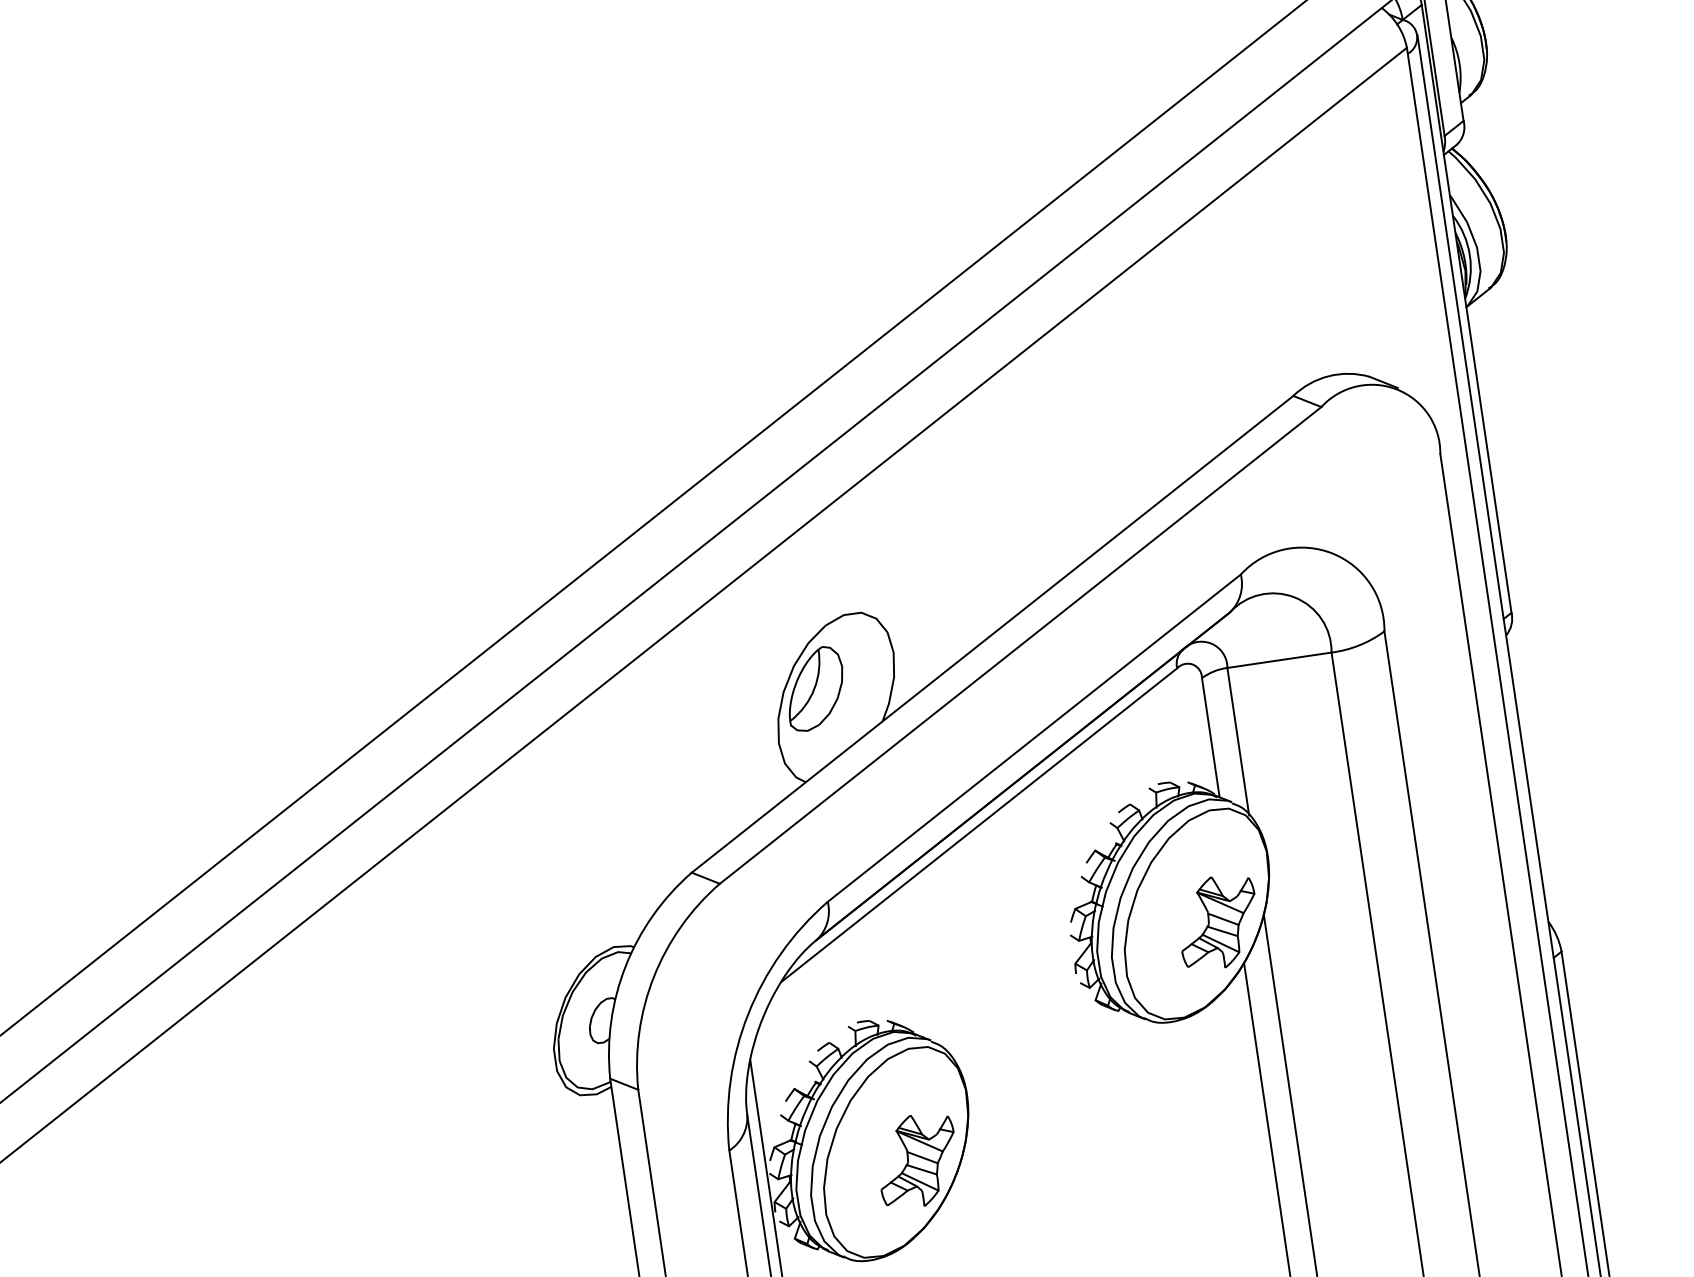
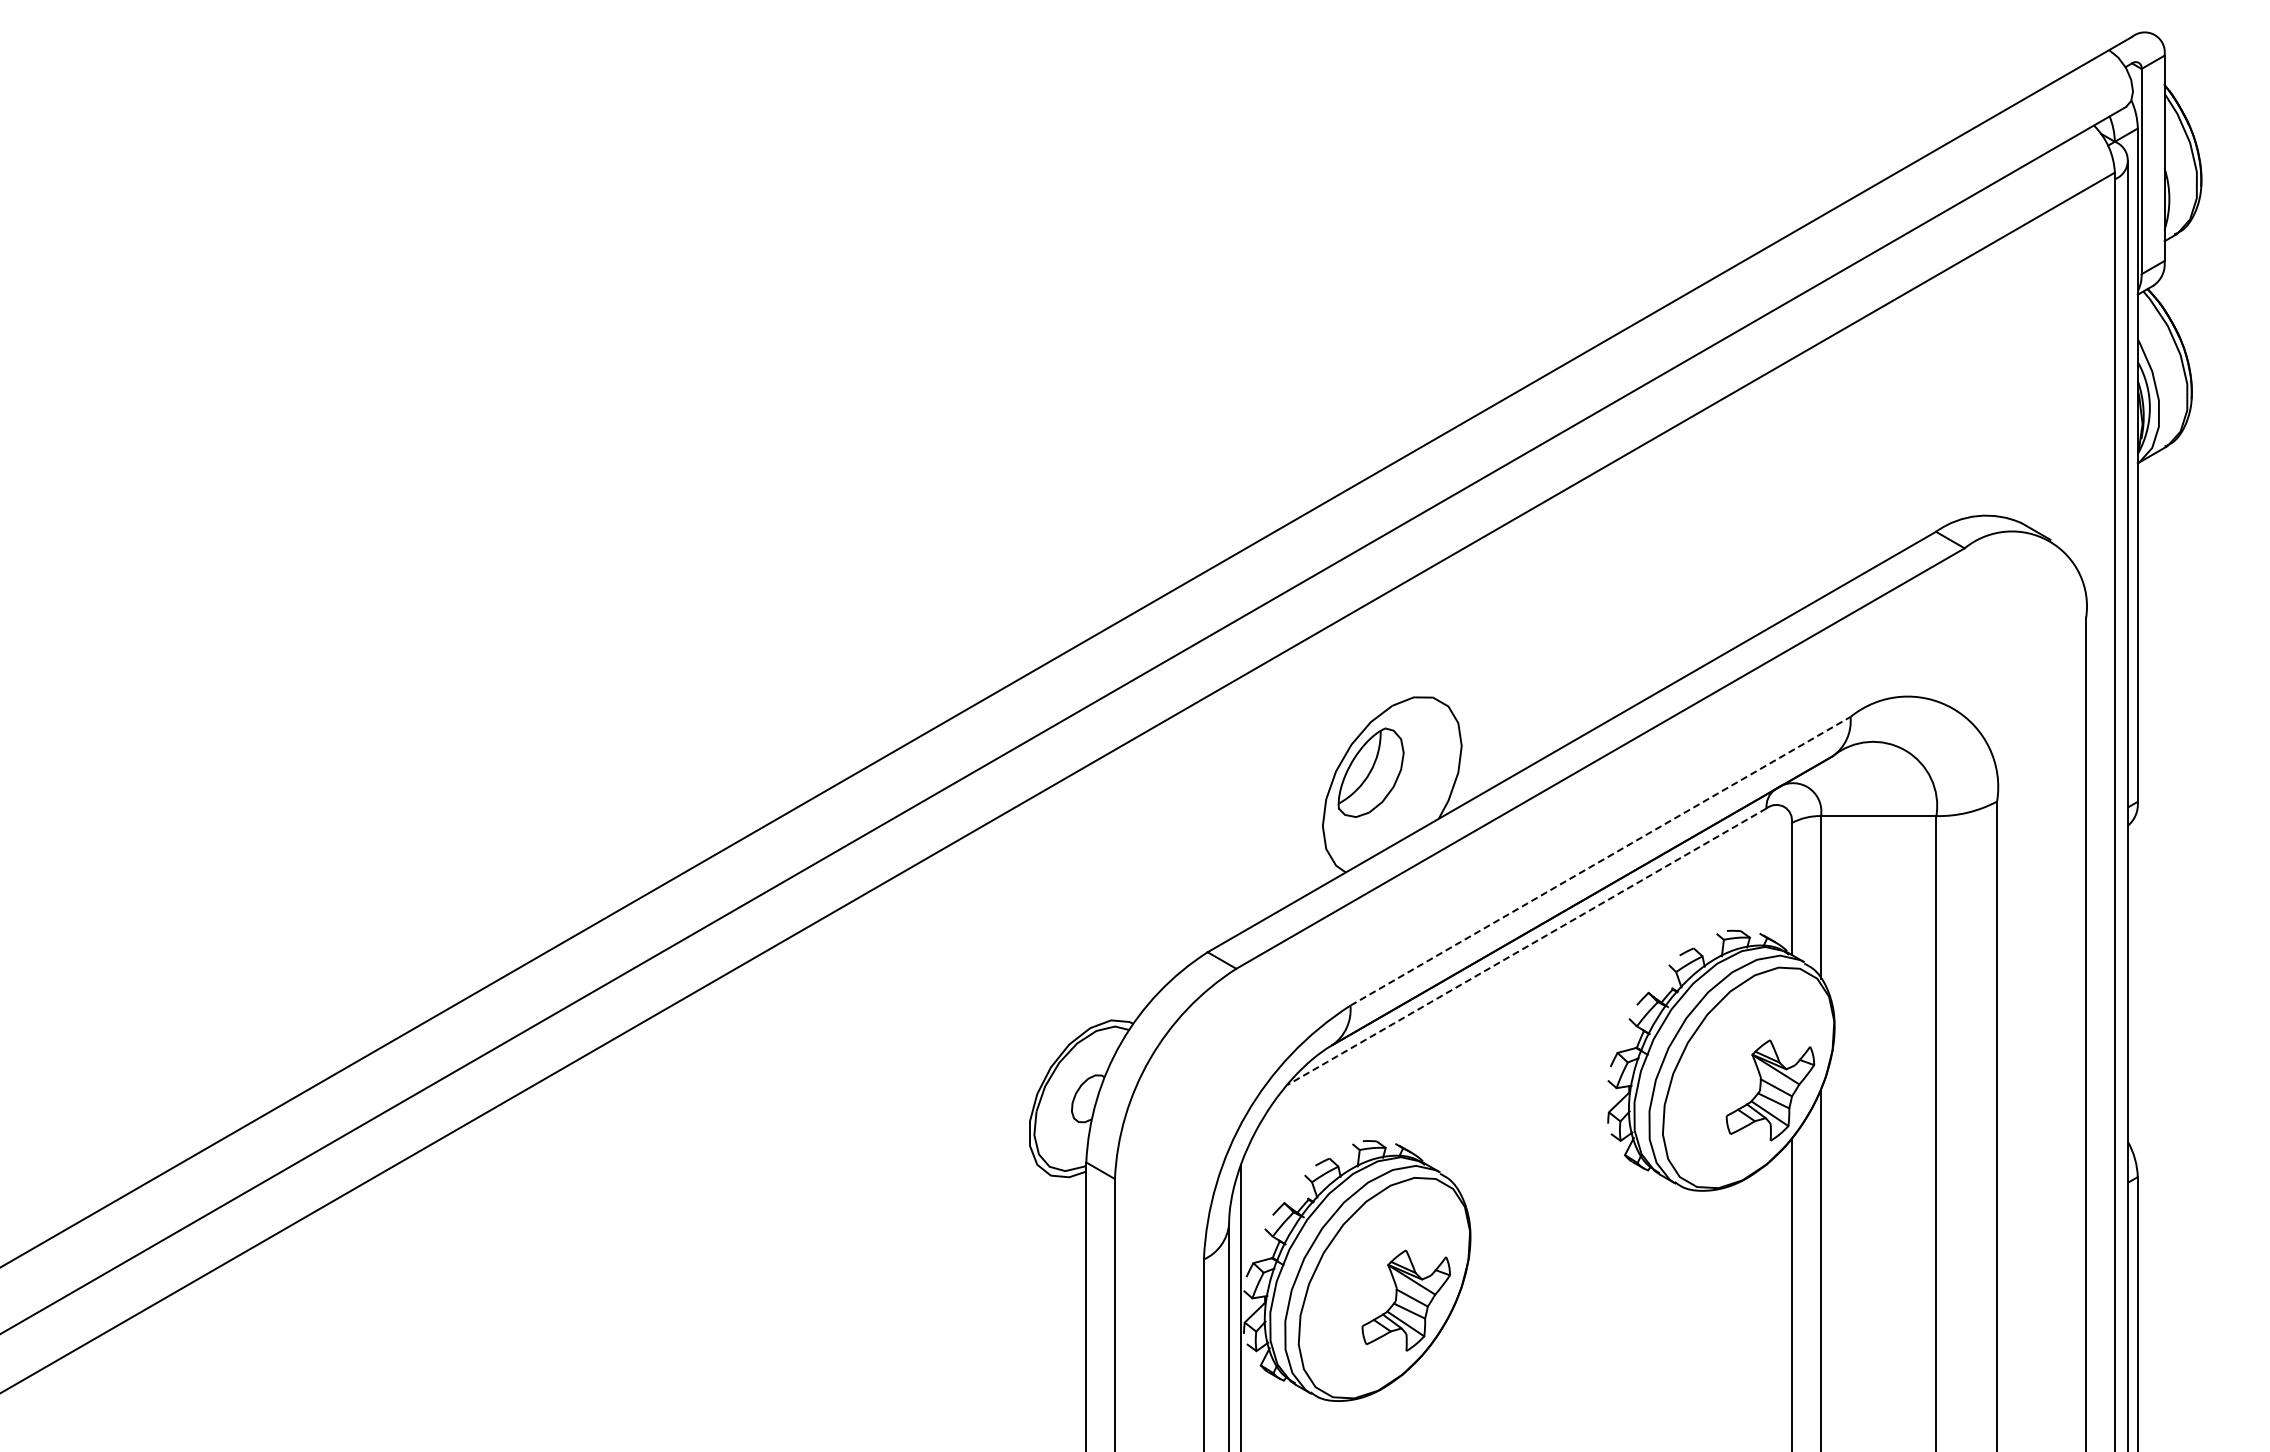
line: (1034, 738) -> (1600, 861), solid -> dashed
line: (979, 824) -> (1527, 946), solid -> dashed

